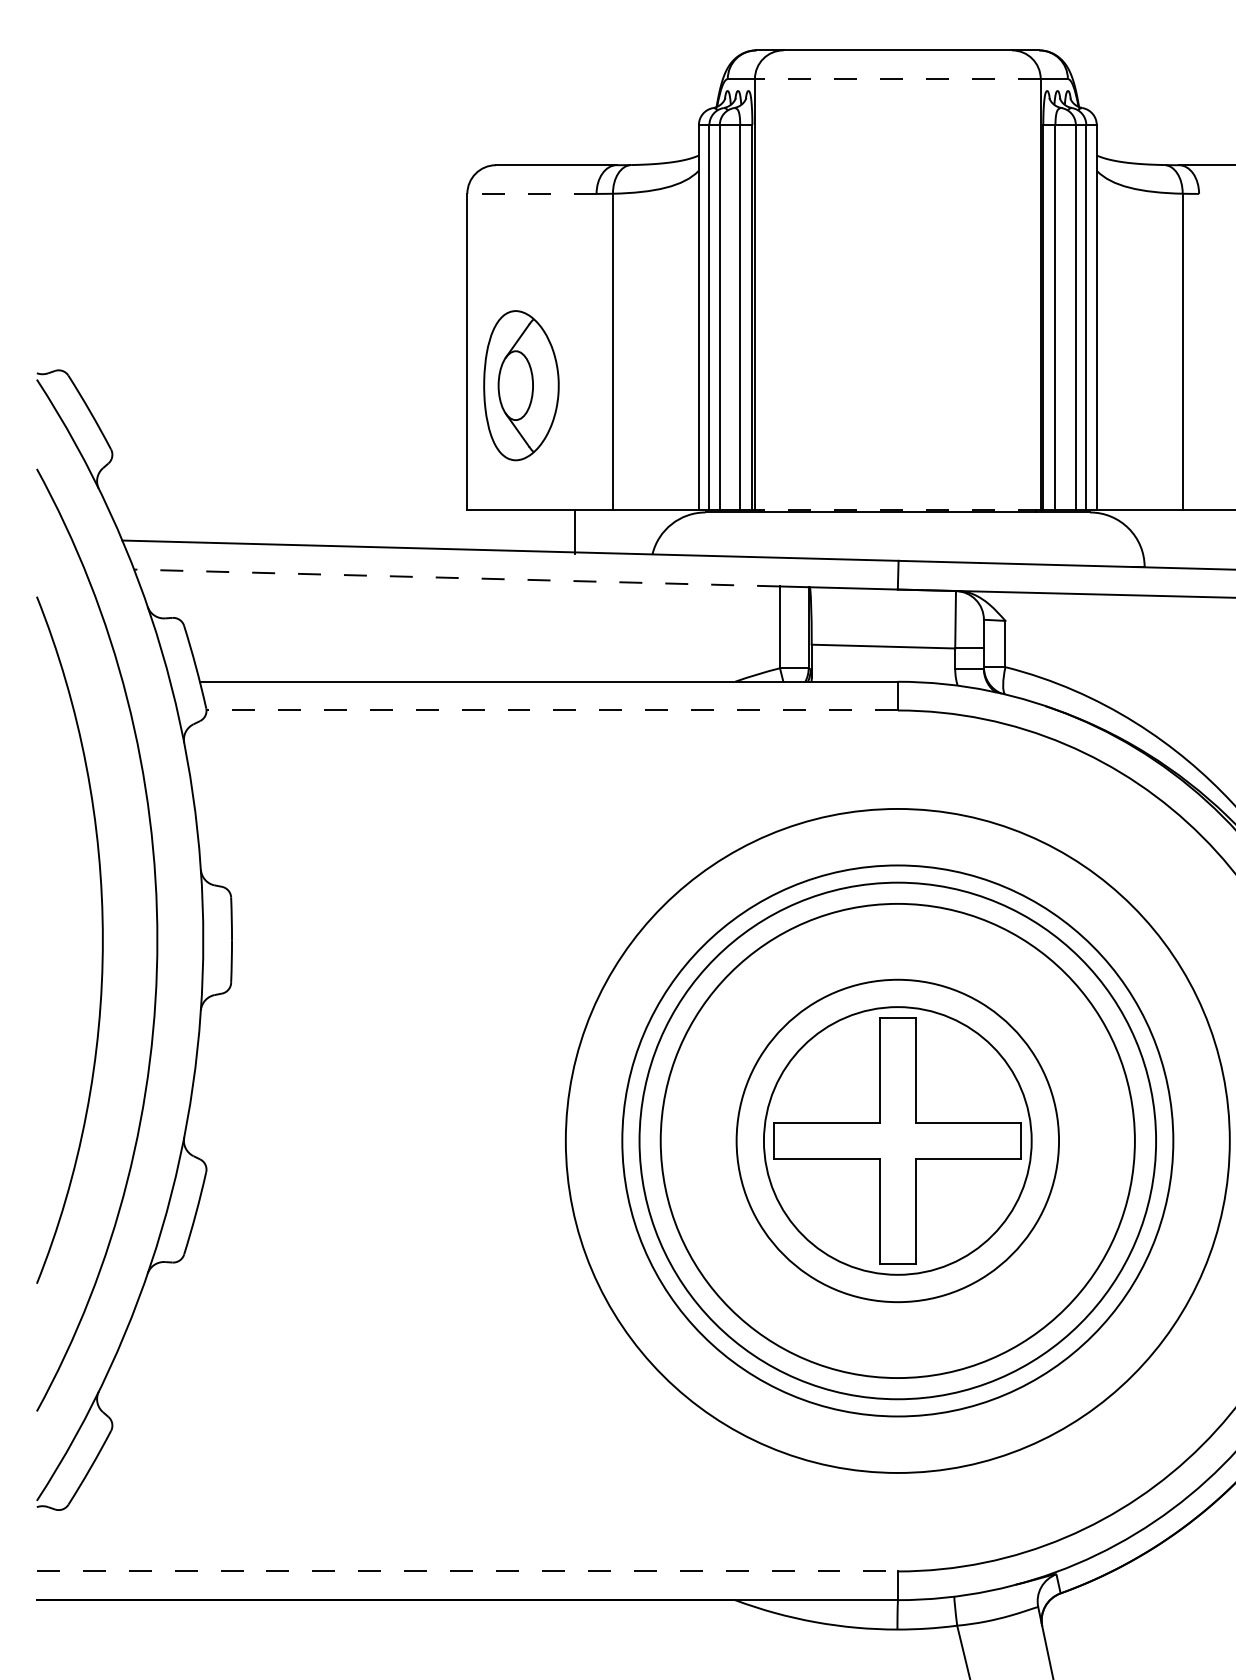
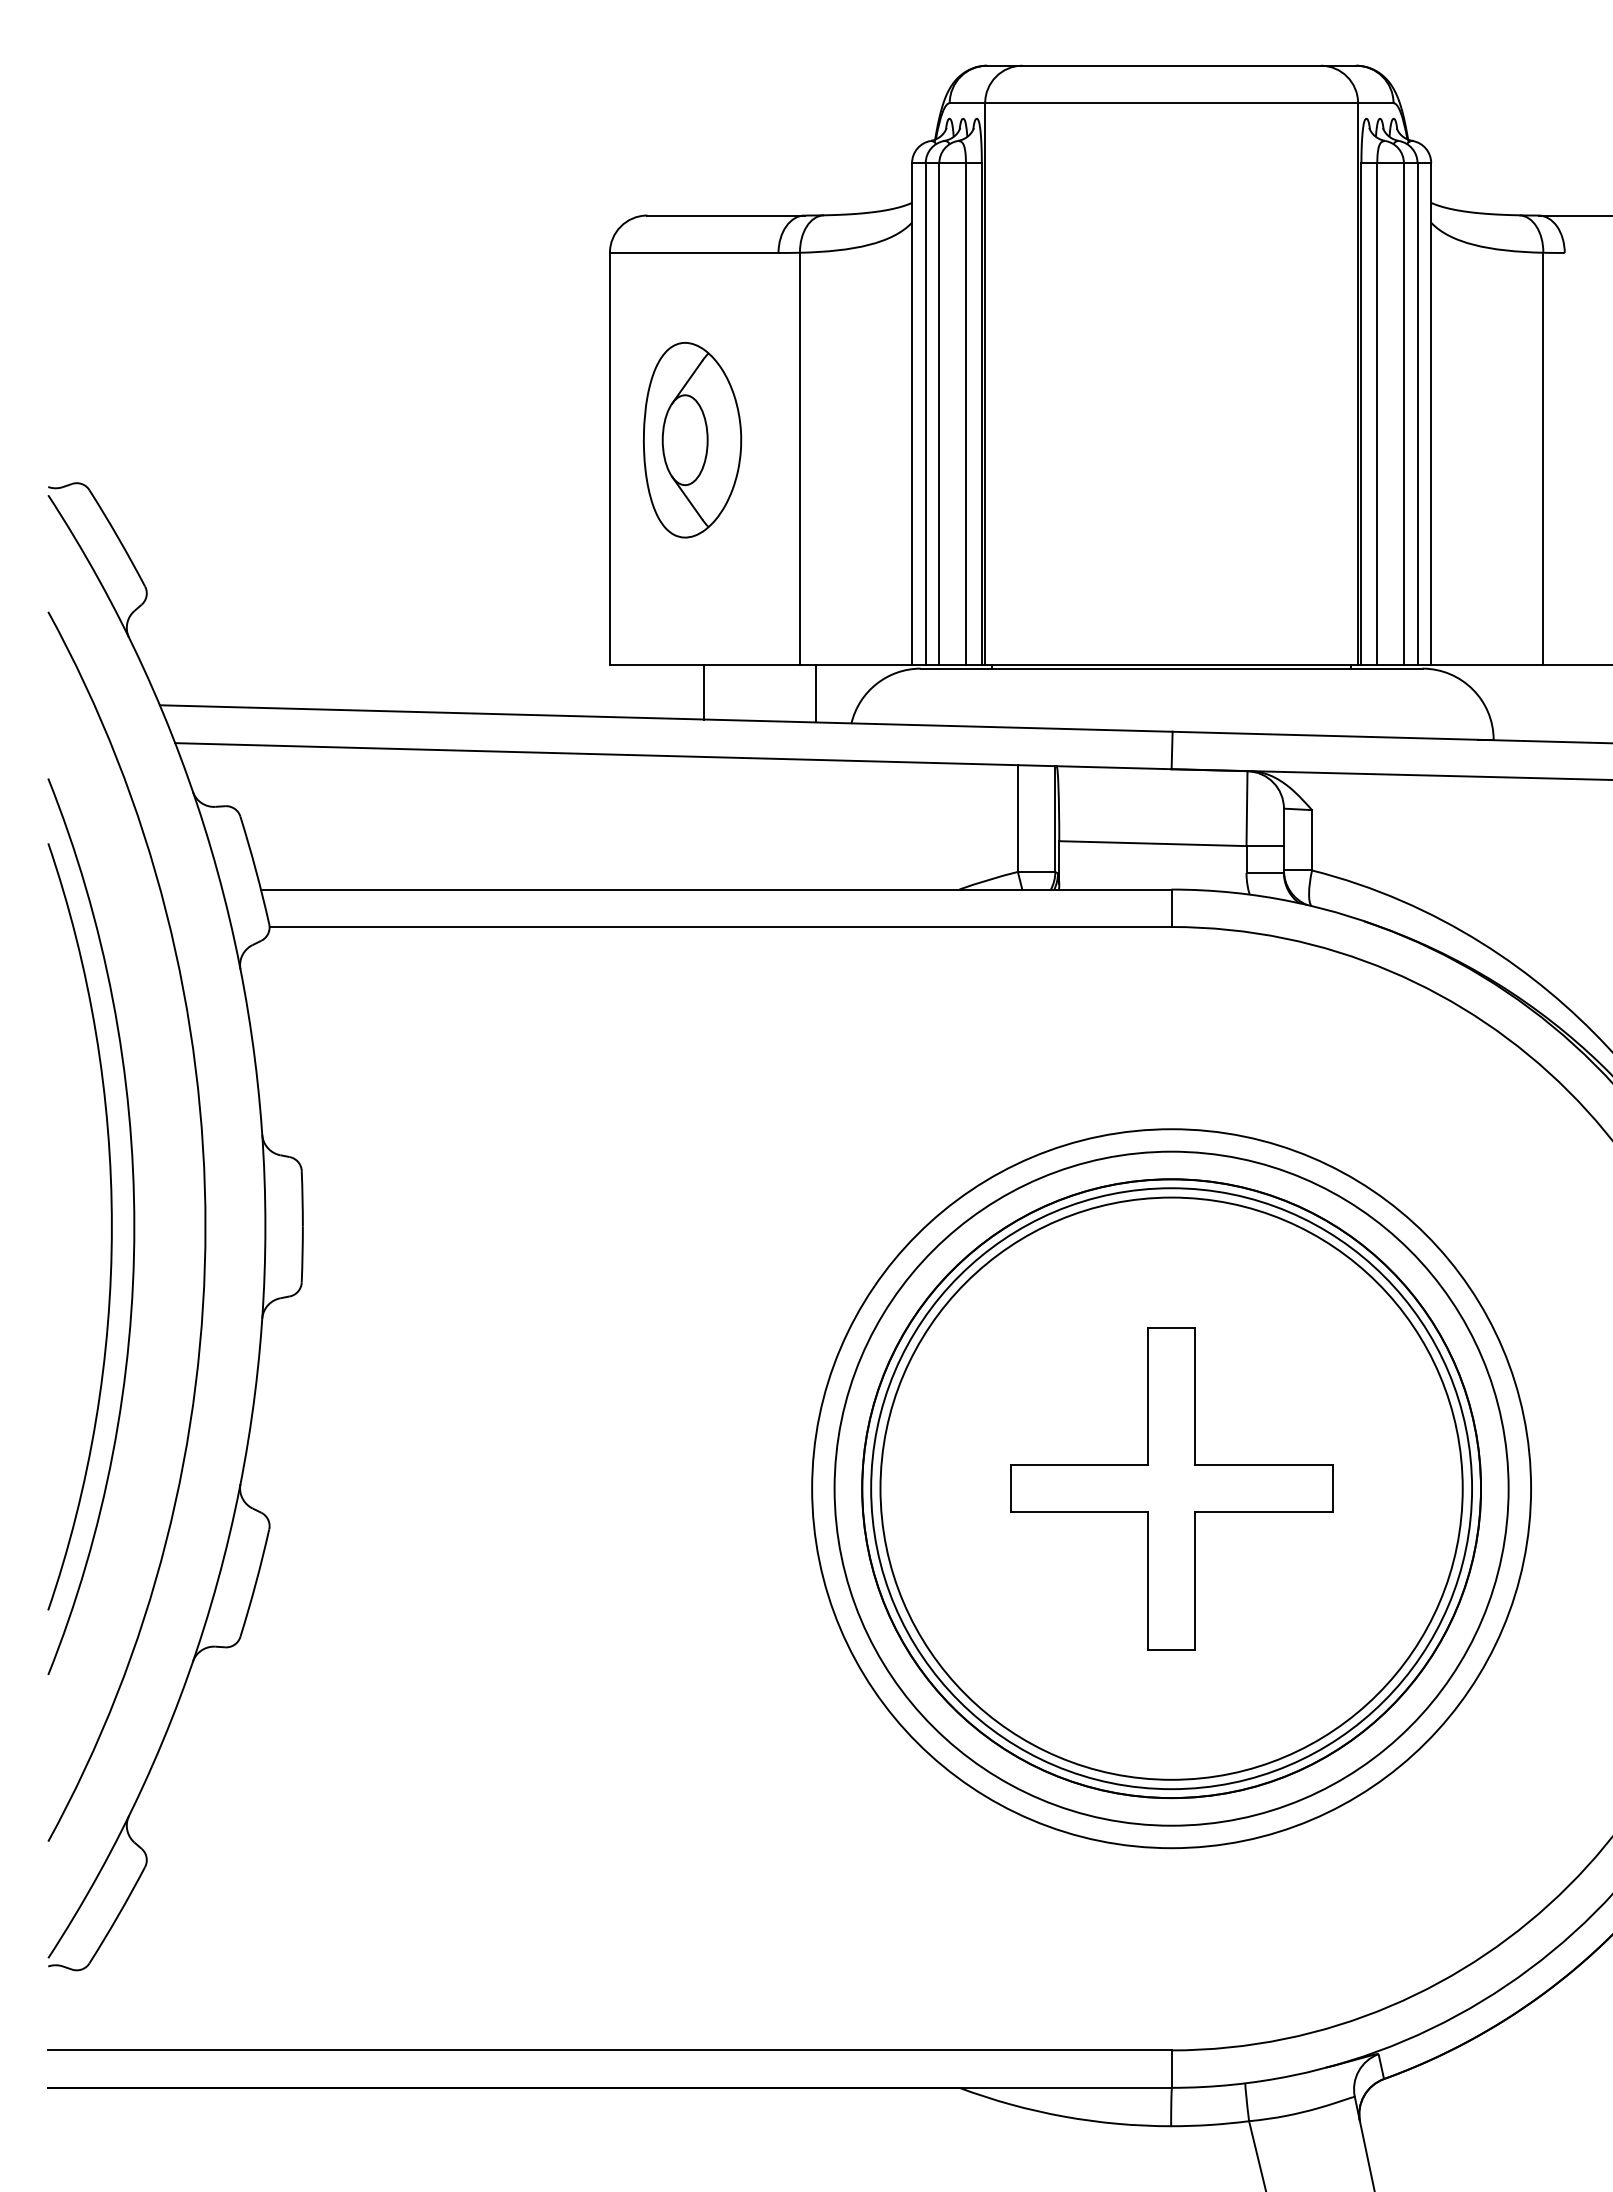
line: (897, 79) -> (1171, 103), dashed -> solid
line: (531, 193) -> (693, 252), dashed -> solid
part: (521, 385) -> (692, 440), moved
line: (897, 509) -> (1171, 664), dashed -> solid
line: (539, 529) -> (703, 691), added
line: (575, 531) -> (815, 693), moved
line: (457, 578) -> (596, 754), dashed -> solid
line: (552, 710) -> (720, 927), dashed -> solid
arc: (85, 940) -> (111, 1226), added
circle: (897, 1140) -> (1171, 1488), size x0.71
circle: (897, 1140) -> (1171, 1488), size x1.43
circle: (897, 1140) -> (1171, 1488), size x1.67
line: (467, 1571) -> (609, 2050), dashed -> solid

